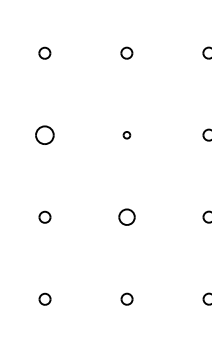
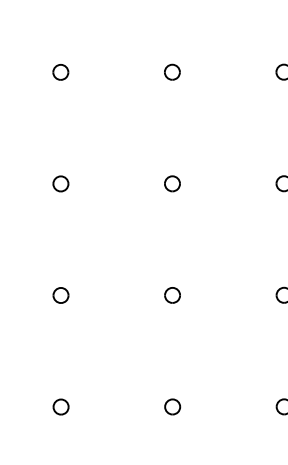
part: (44, 134) -> (60, 183), size x0.62
part: (126, 134) -> (172, 183), size x1.67
part: (126, 217) -> (172, 295), size x0.71

